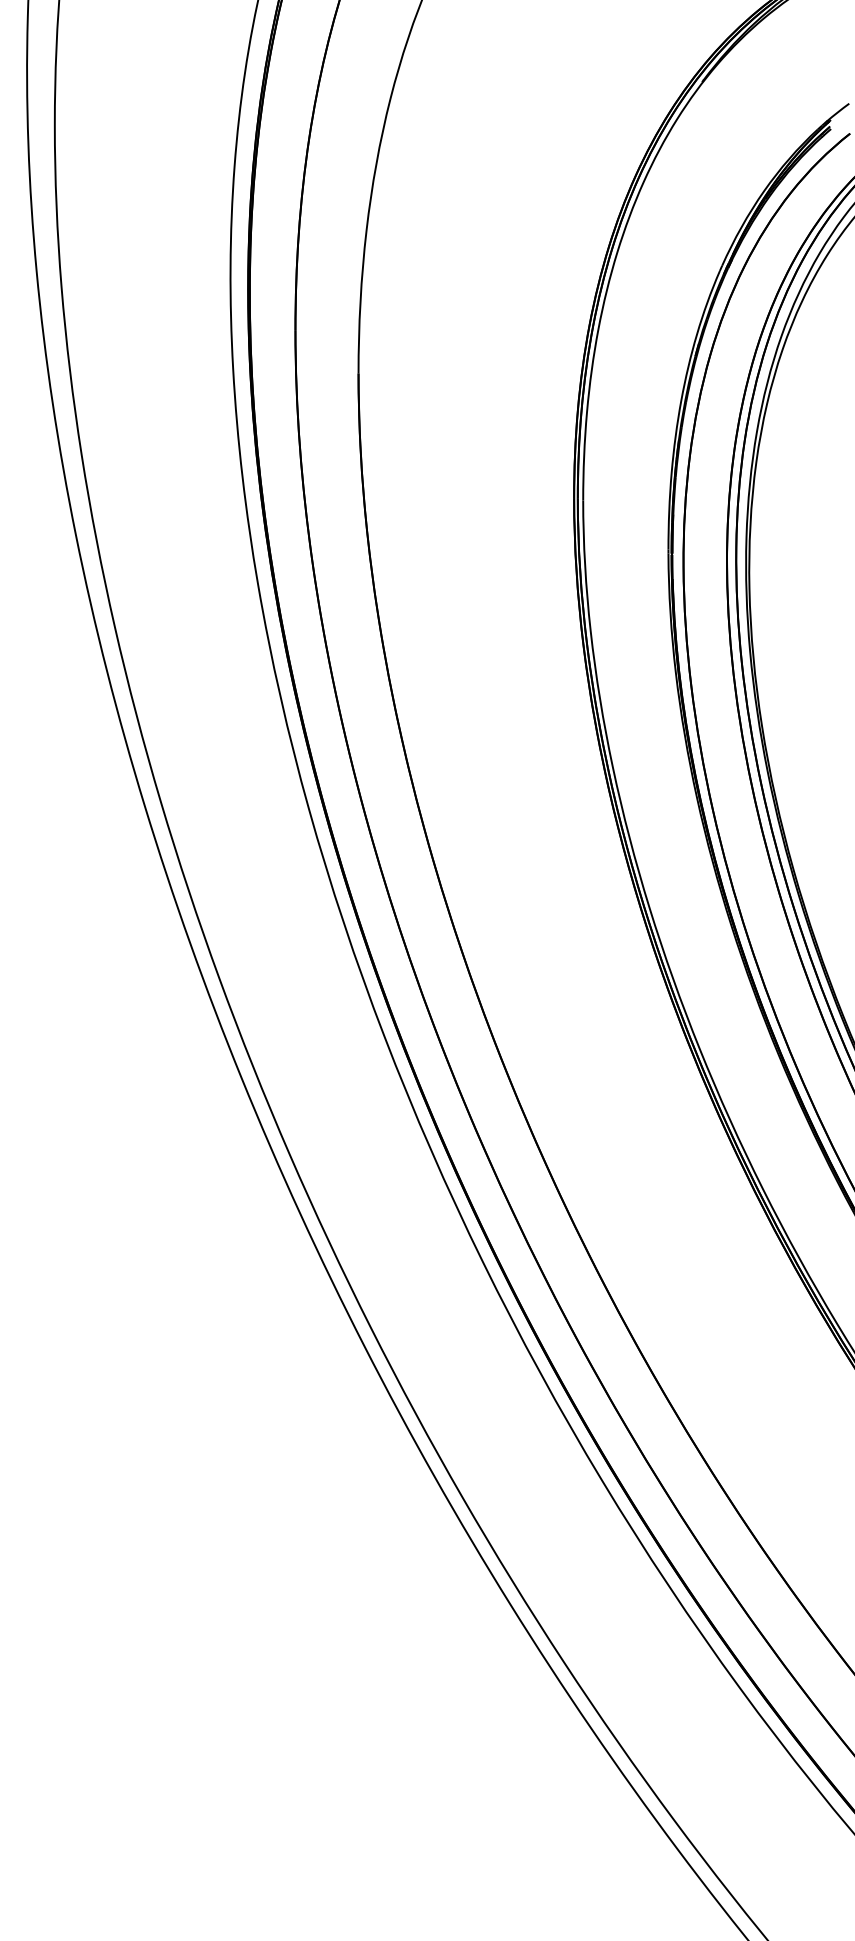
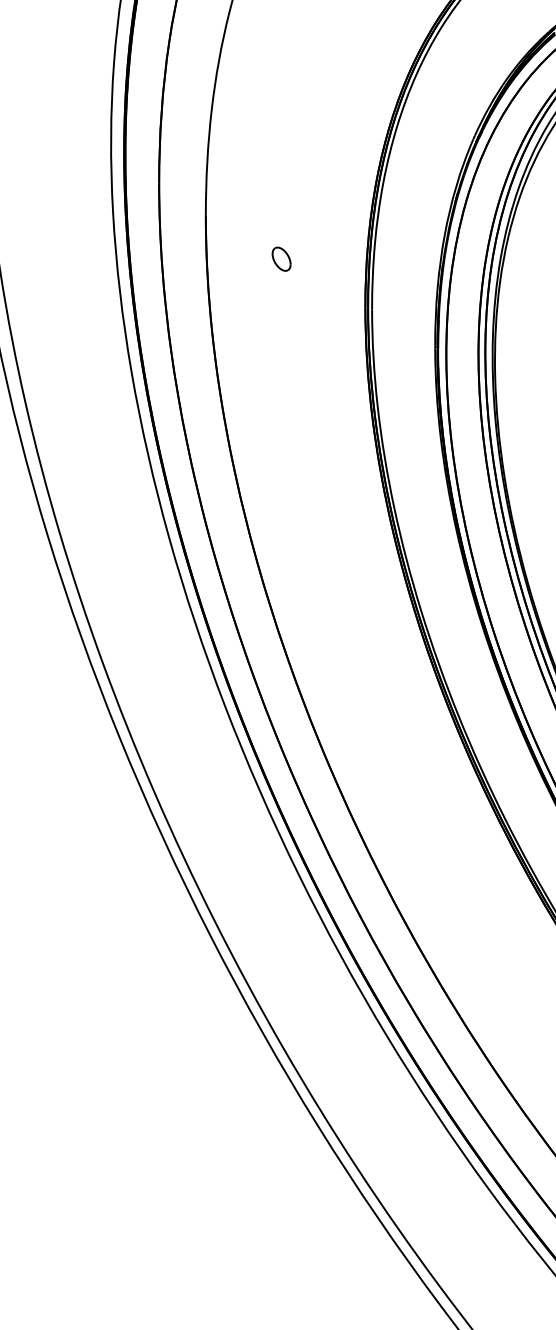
part: (460, 432) -> (281, 259), added

